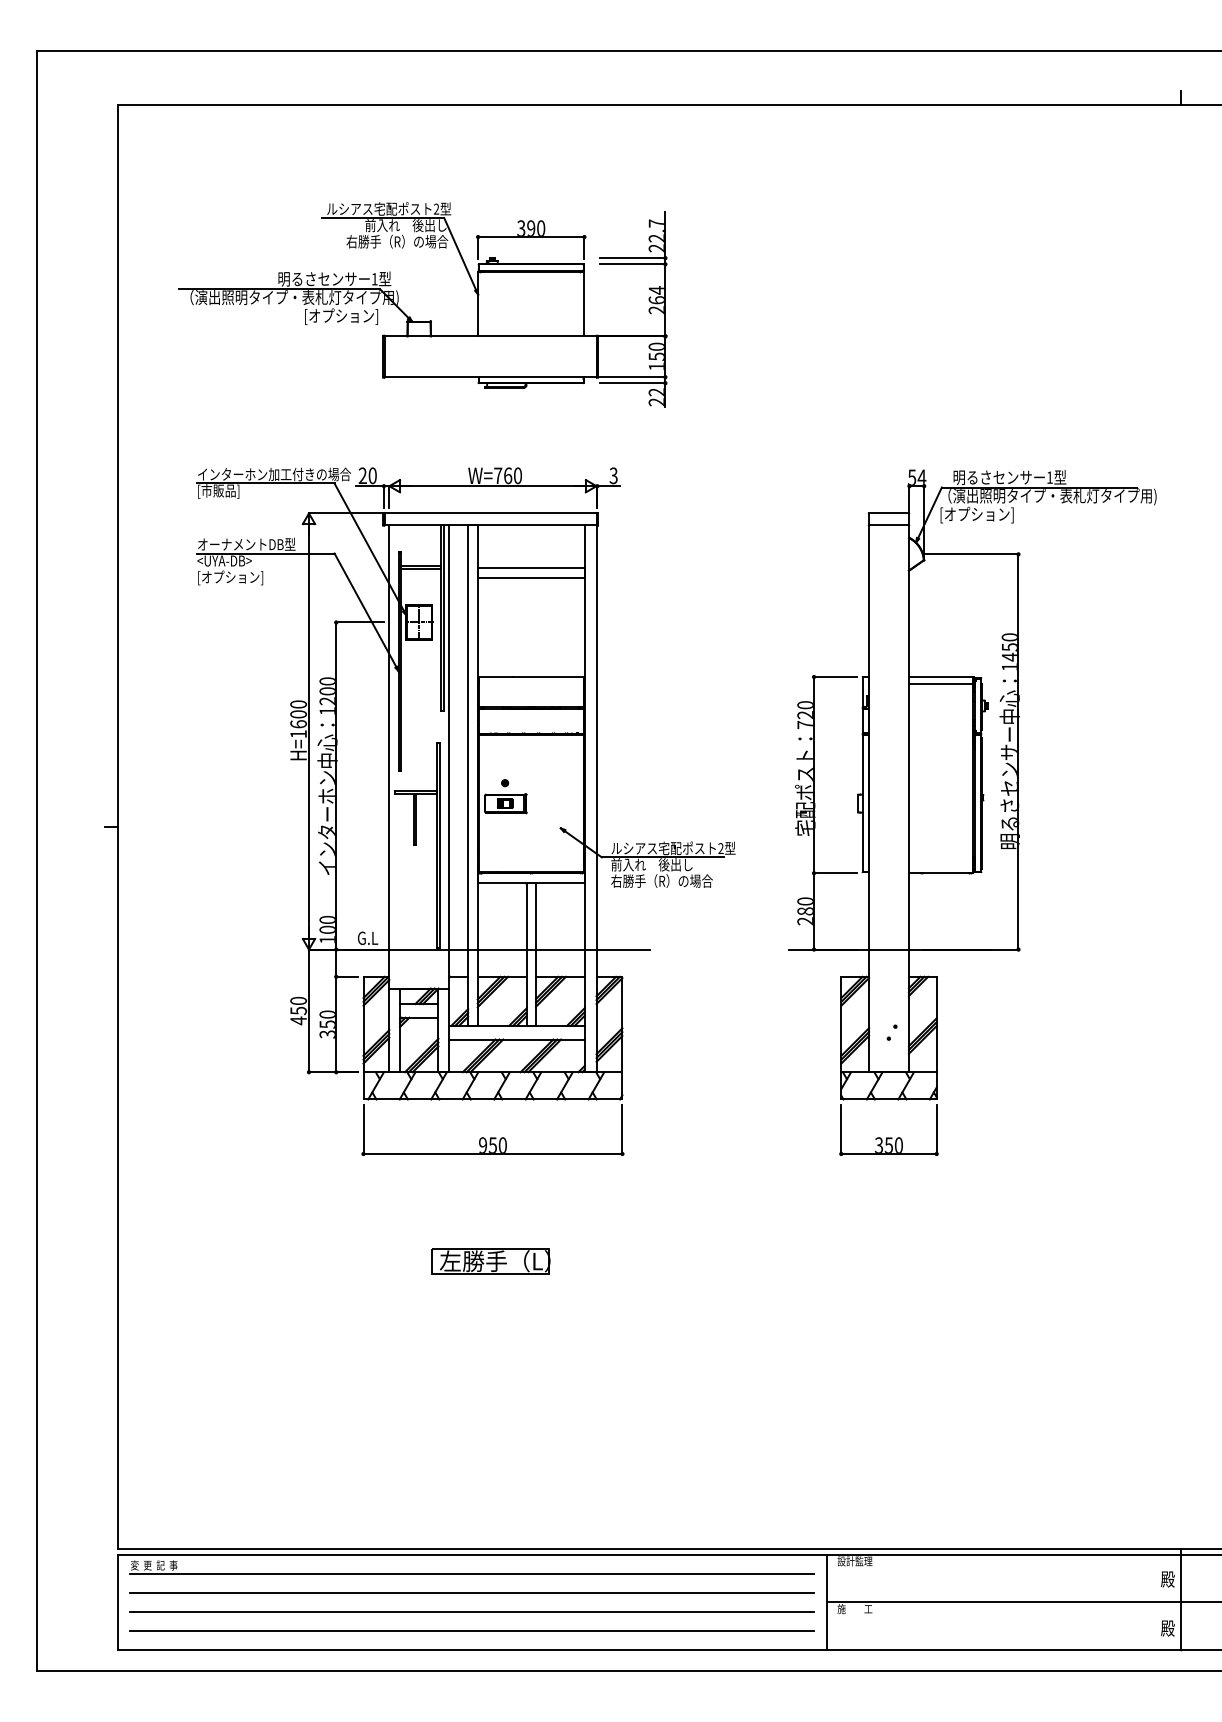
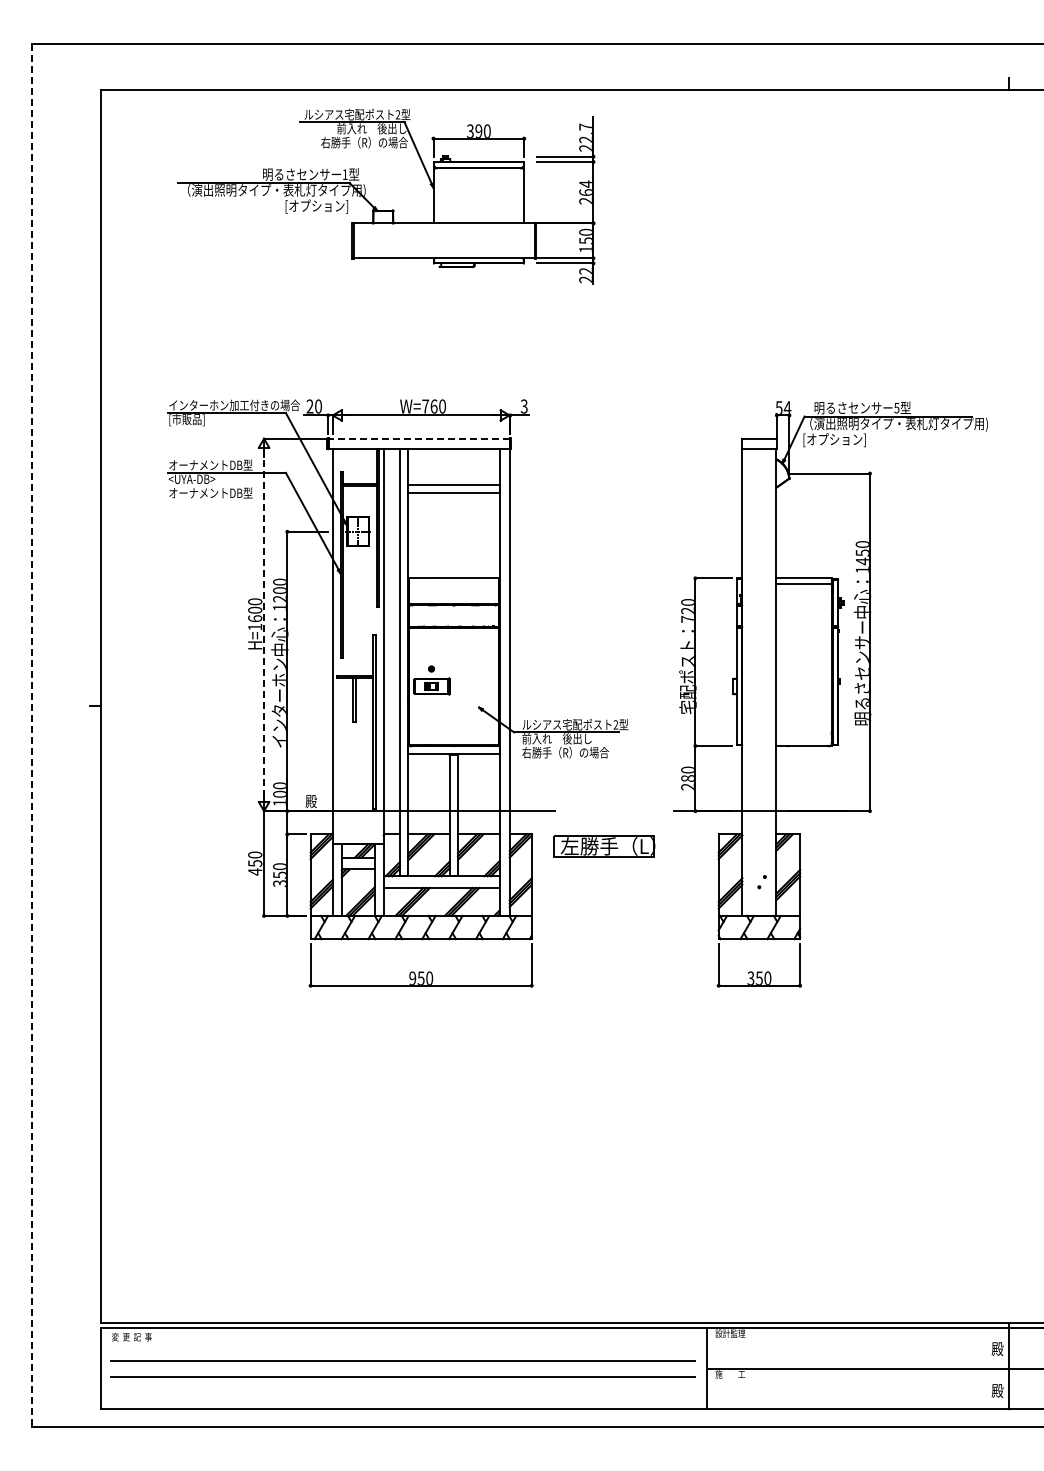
part: (423, 321) -> (386, 210), moved
text: (1049, 478) -> (896, 408), 1 -> 5
line: (490, 513) -> (419, 438), solid -> dashed
text: (246, 577) -> (210, 493), [オプション] -> オーナメントDB型
line: (309, 731) -> (264, 624), solid -> dashed
line: (36, 861) -> (31, 735), solid -> dashed
text: (368, 938) -> (314, 801), G.L -> 殿
part: (490, 1261) -> (604, 846), moved
line: (471, 1574) -> (402, 1344), removed
line: (471, 1631) -> (402, 1393), removed

